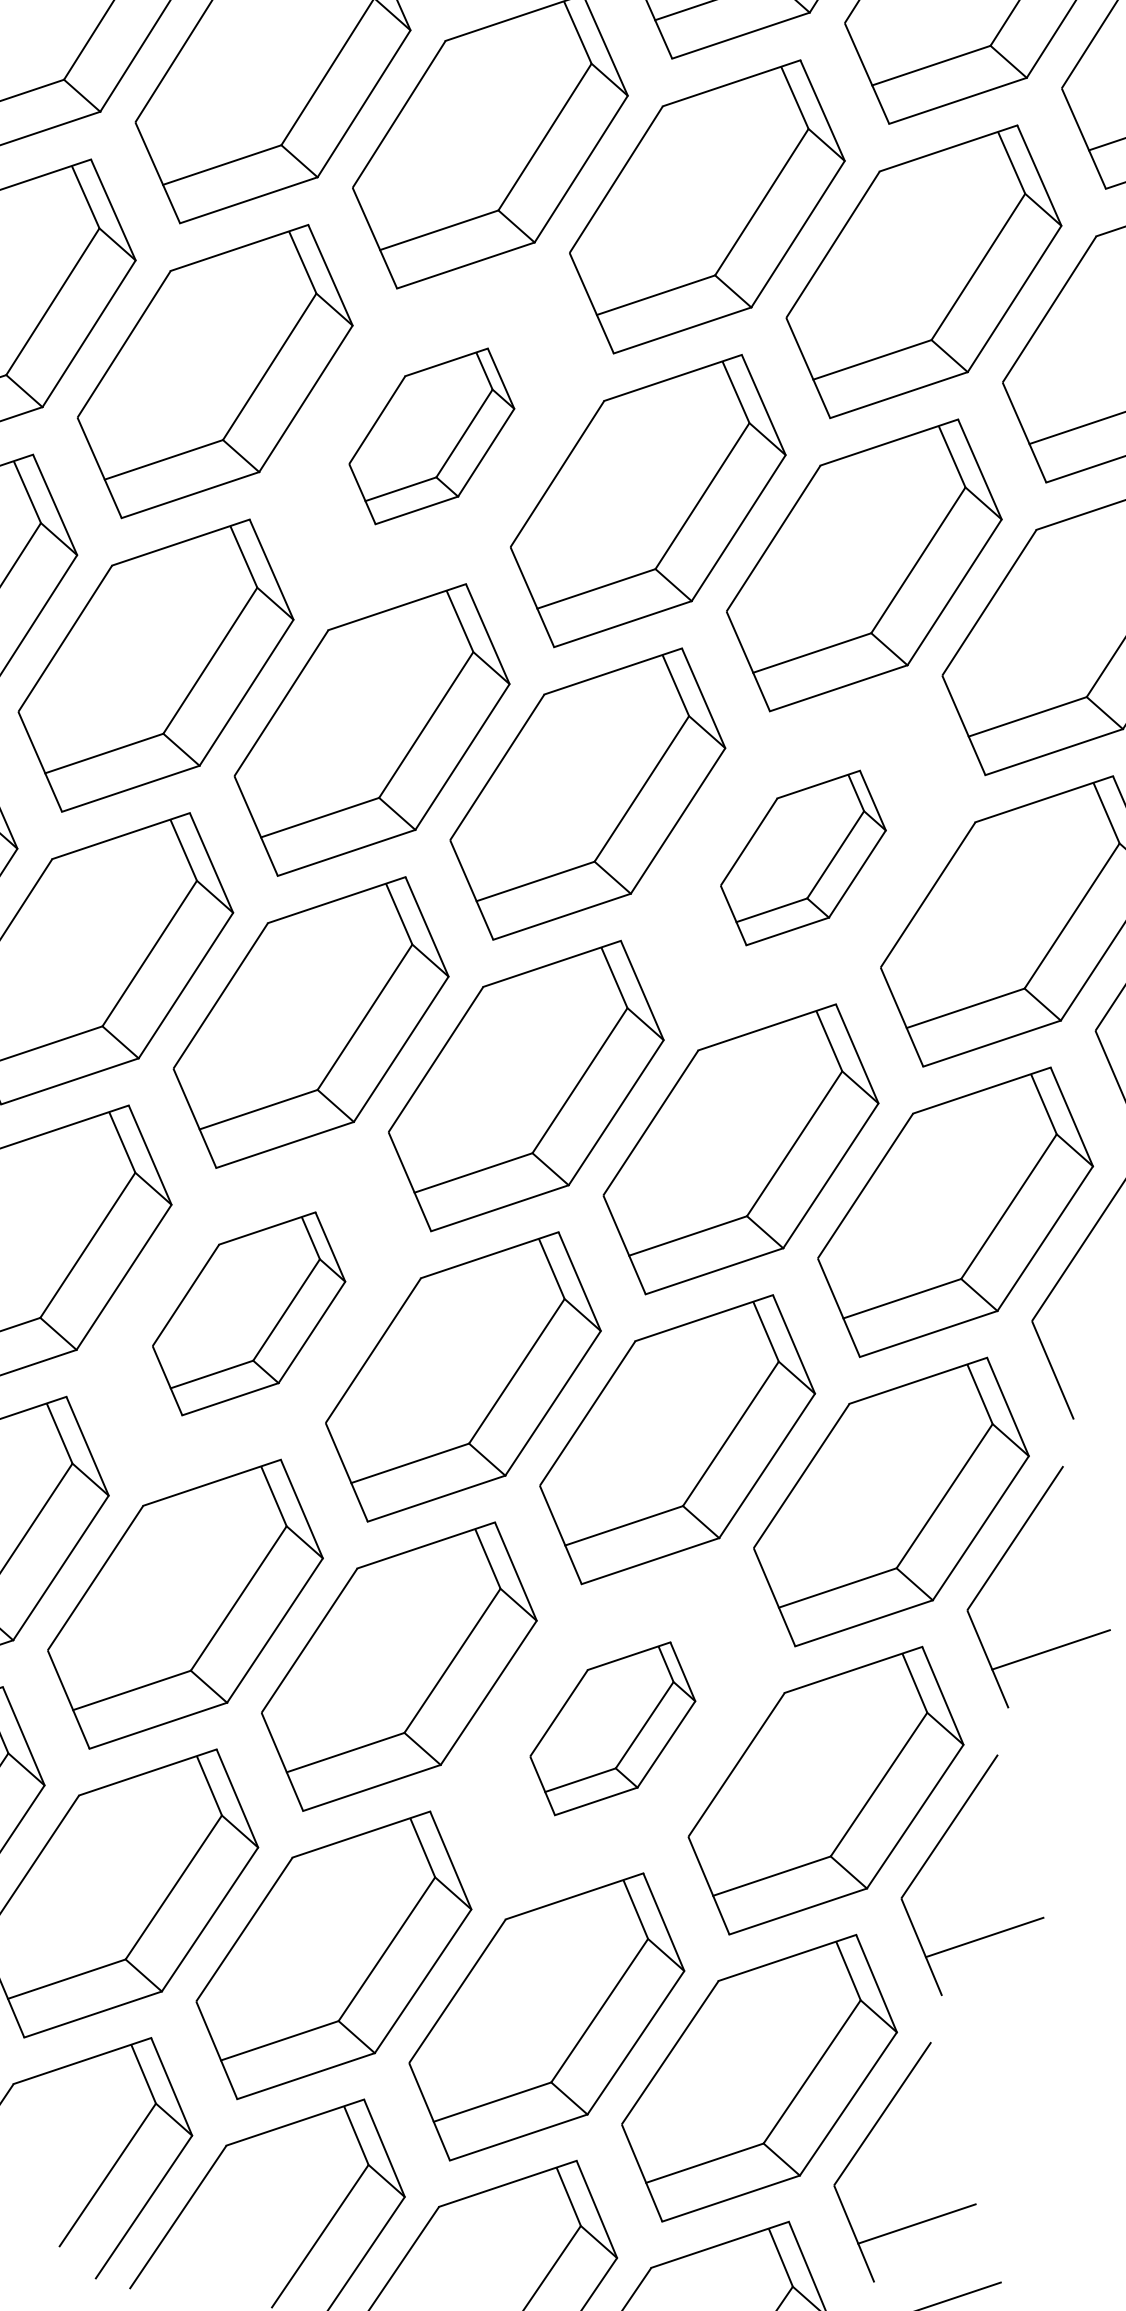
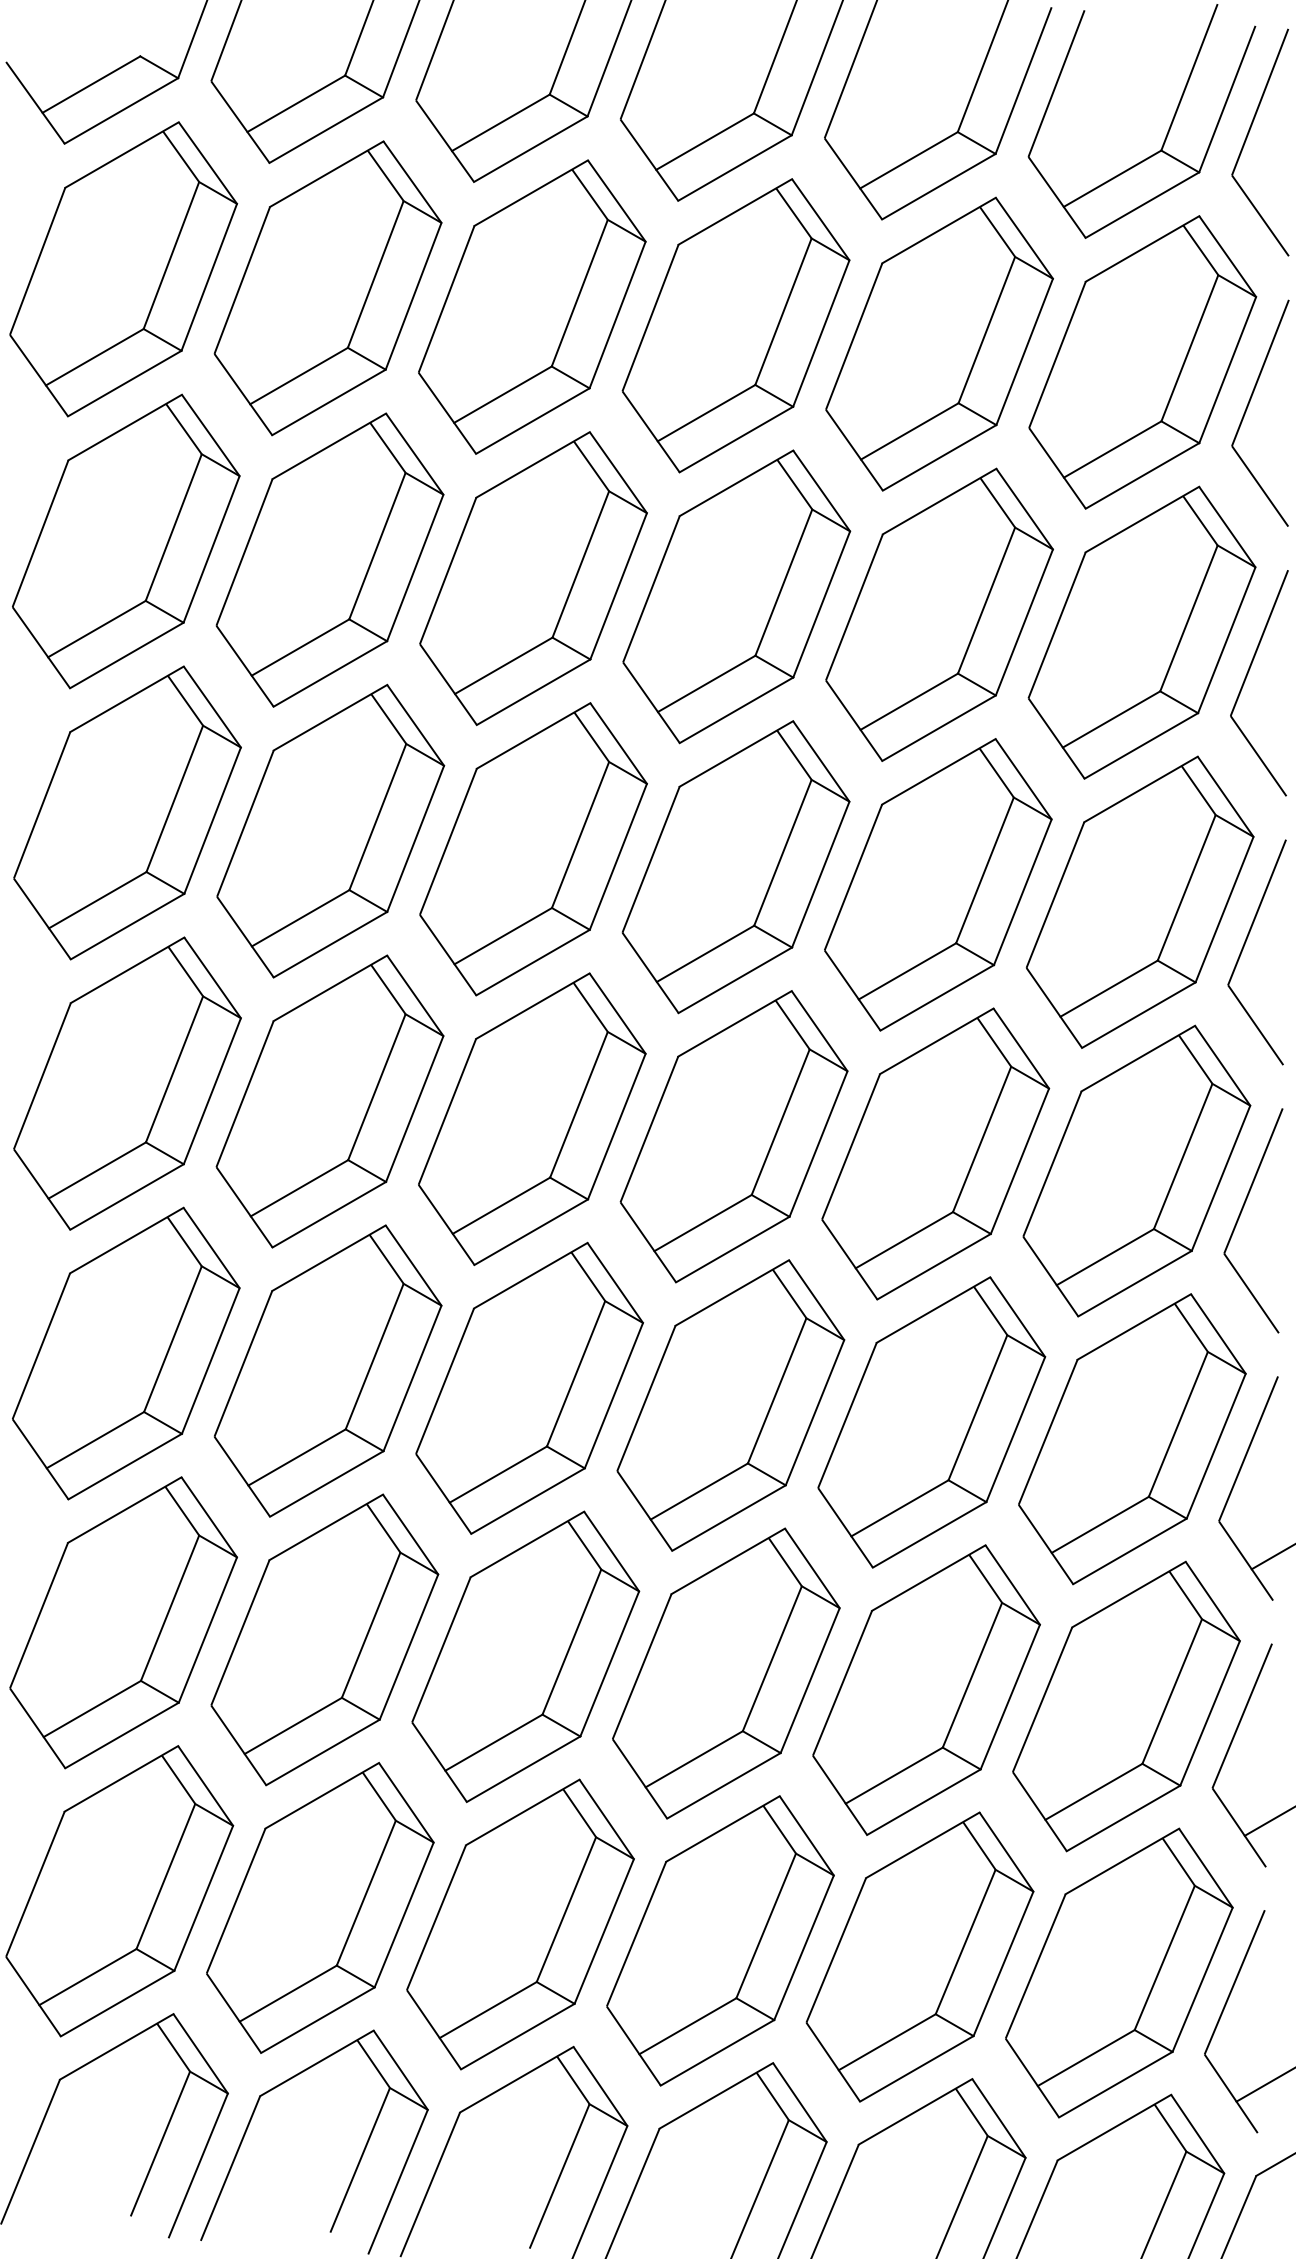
part: (431, 436) -> (533, 578), size x1.67
part: (803, 857) -> (938, 884), size x1.67
part: (248, 1312) -> (529, 1387), size x1.43
part: (612, 1728) -> (926, 1689), size x1.67

